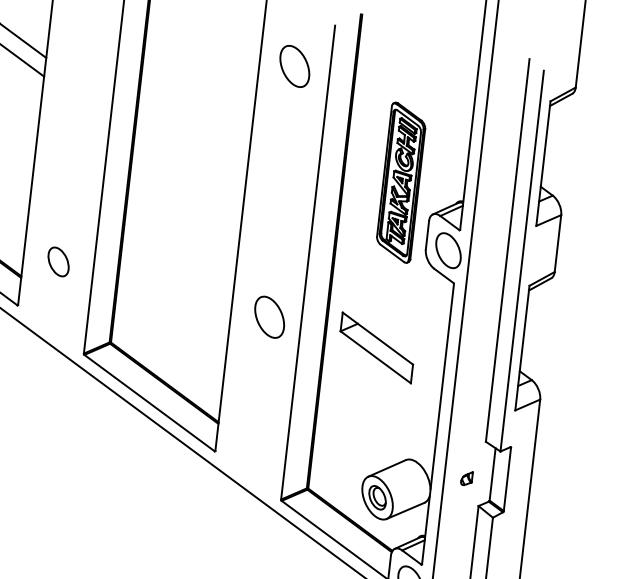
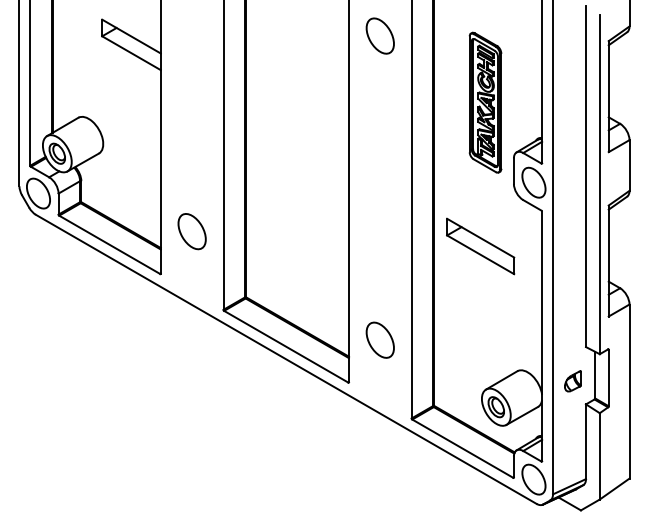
part: (401, 182) -> (485, 102), moved
part: (57, 261) -> (191, 231), size x1.43
part: (268, 316) -> (379, 339), moved
part: (376, 347) -> (480, 246), moved
part: (466, 478) -> (572, 381), size x1.67

